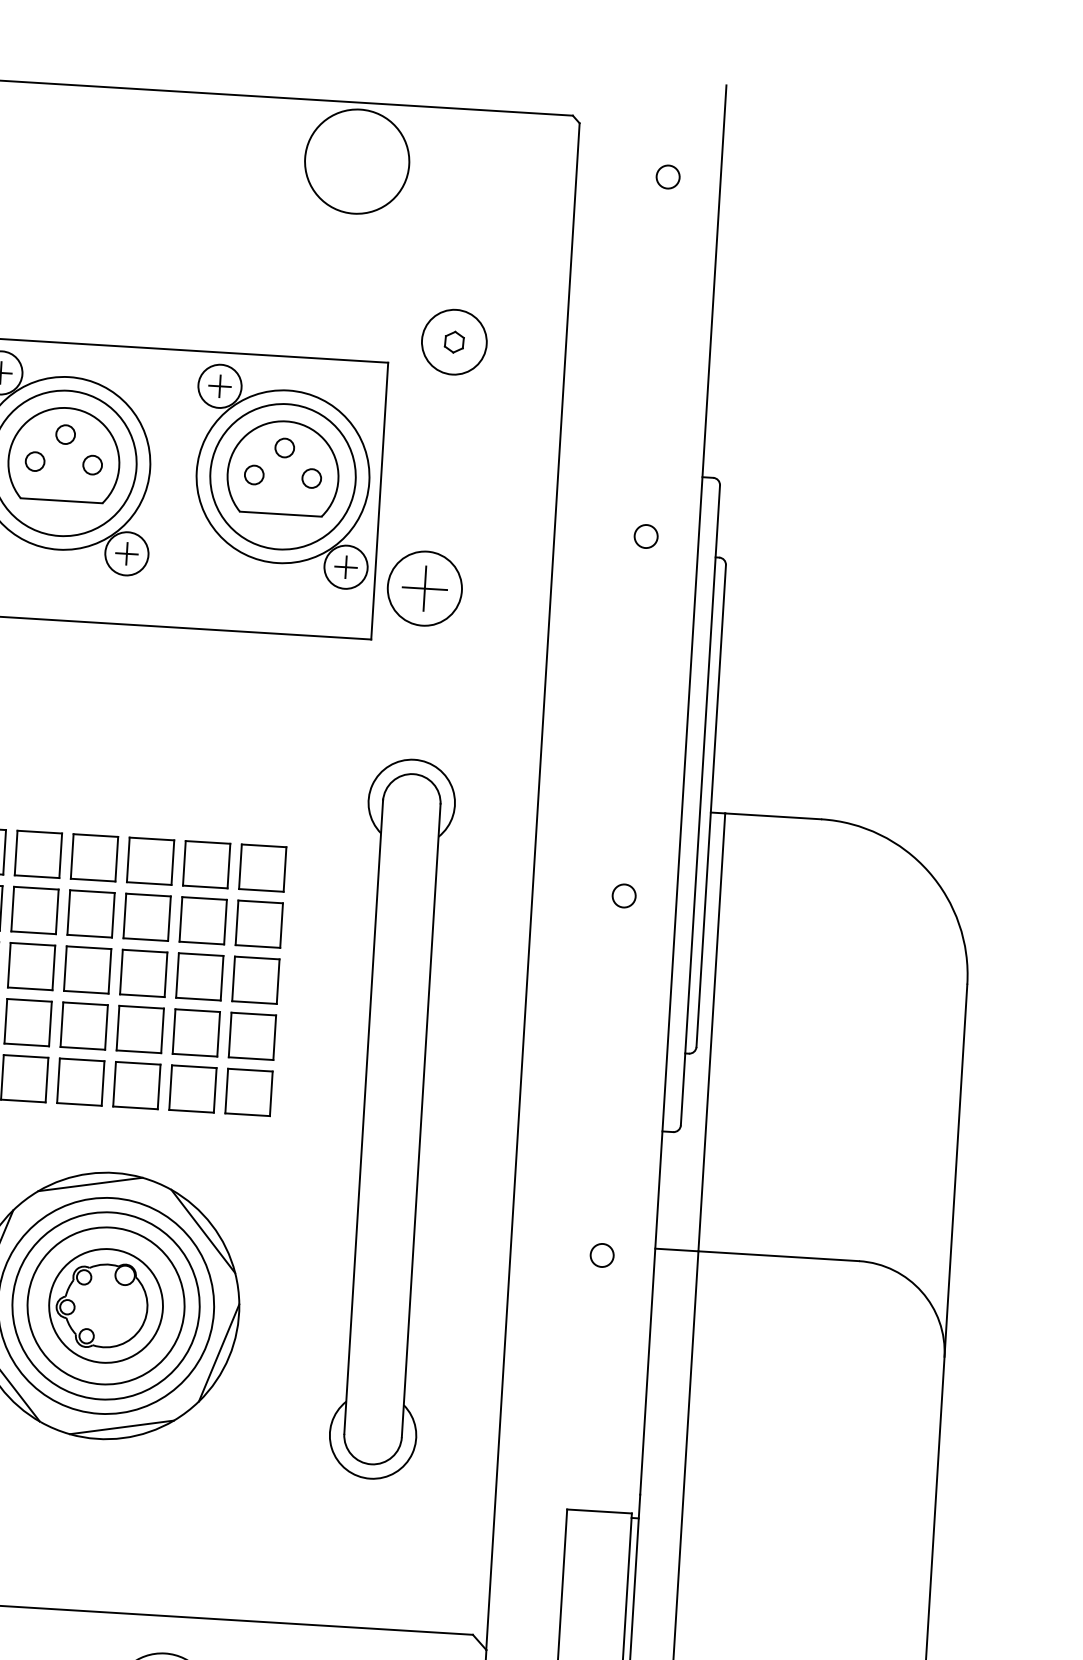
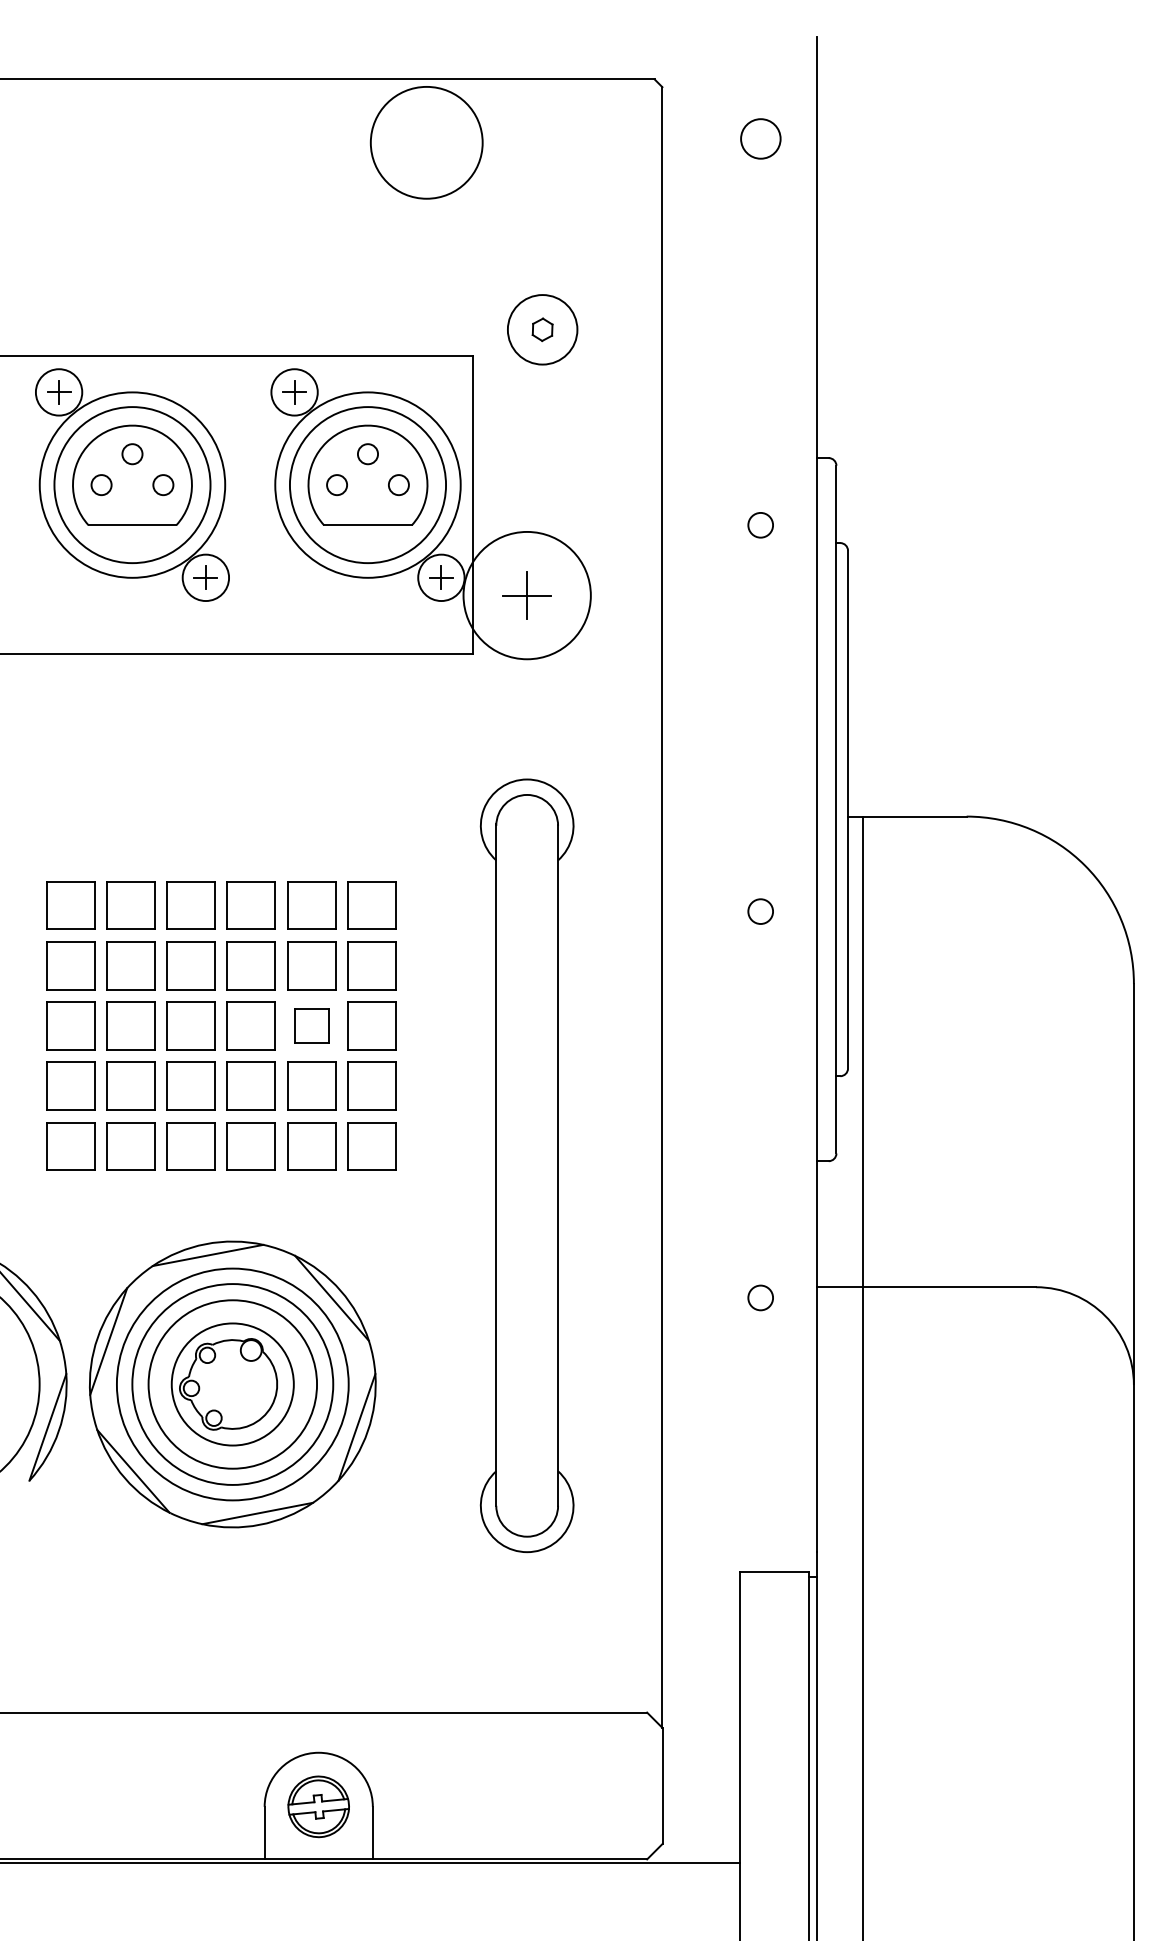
circle: (667, 176) -> (760, 138), size x1.6
circle: (425, 588) -> (527, 595), size x1.6
part: (199, 976) -> (311, 1025), size x0.7

